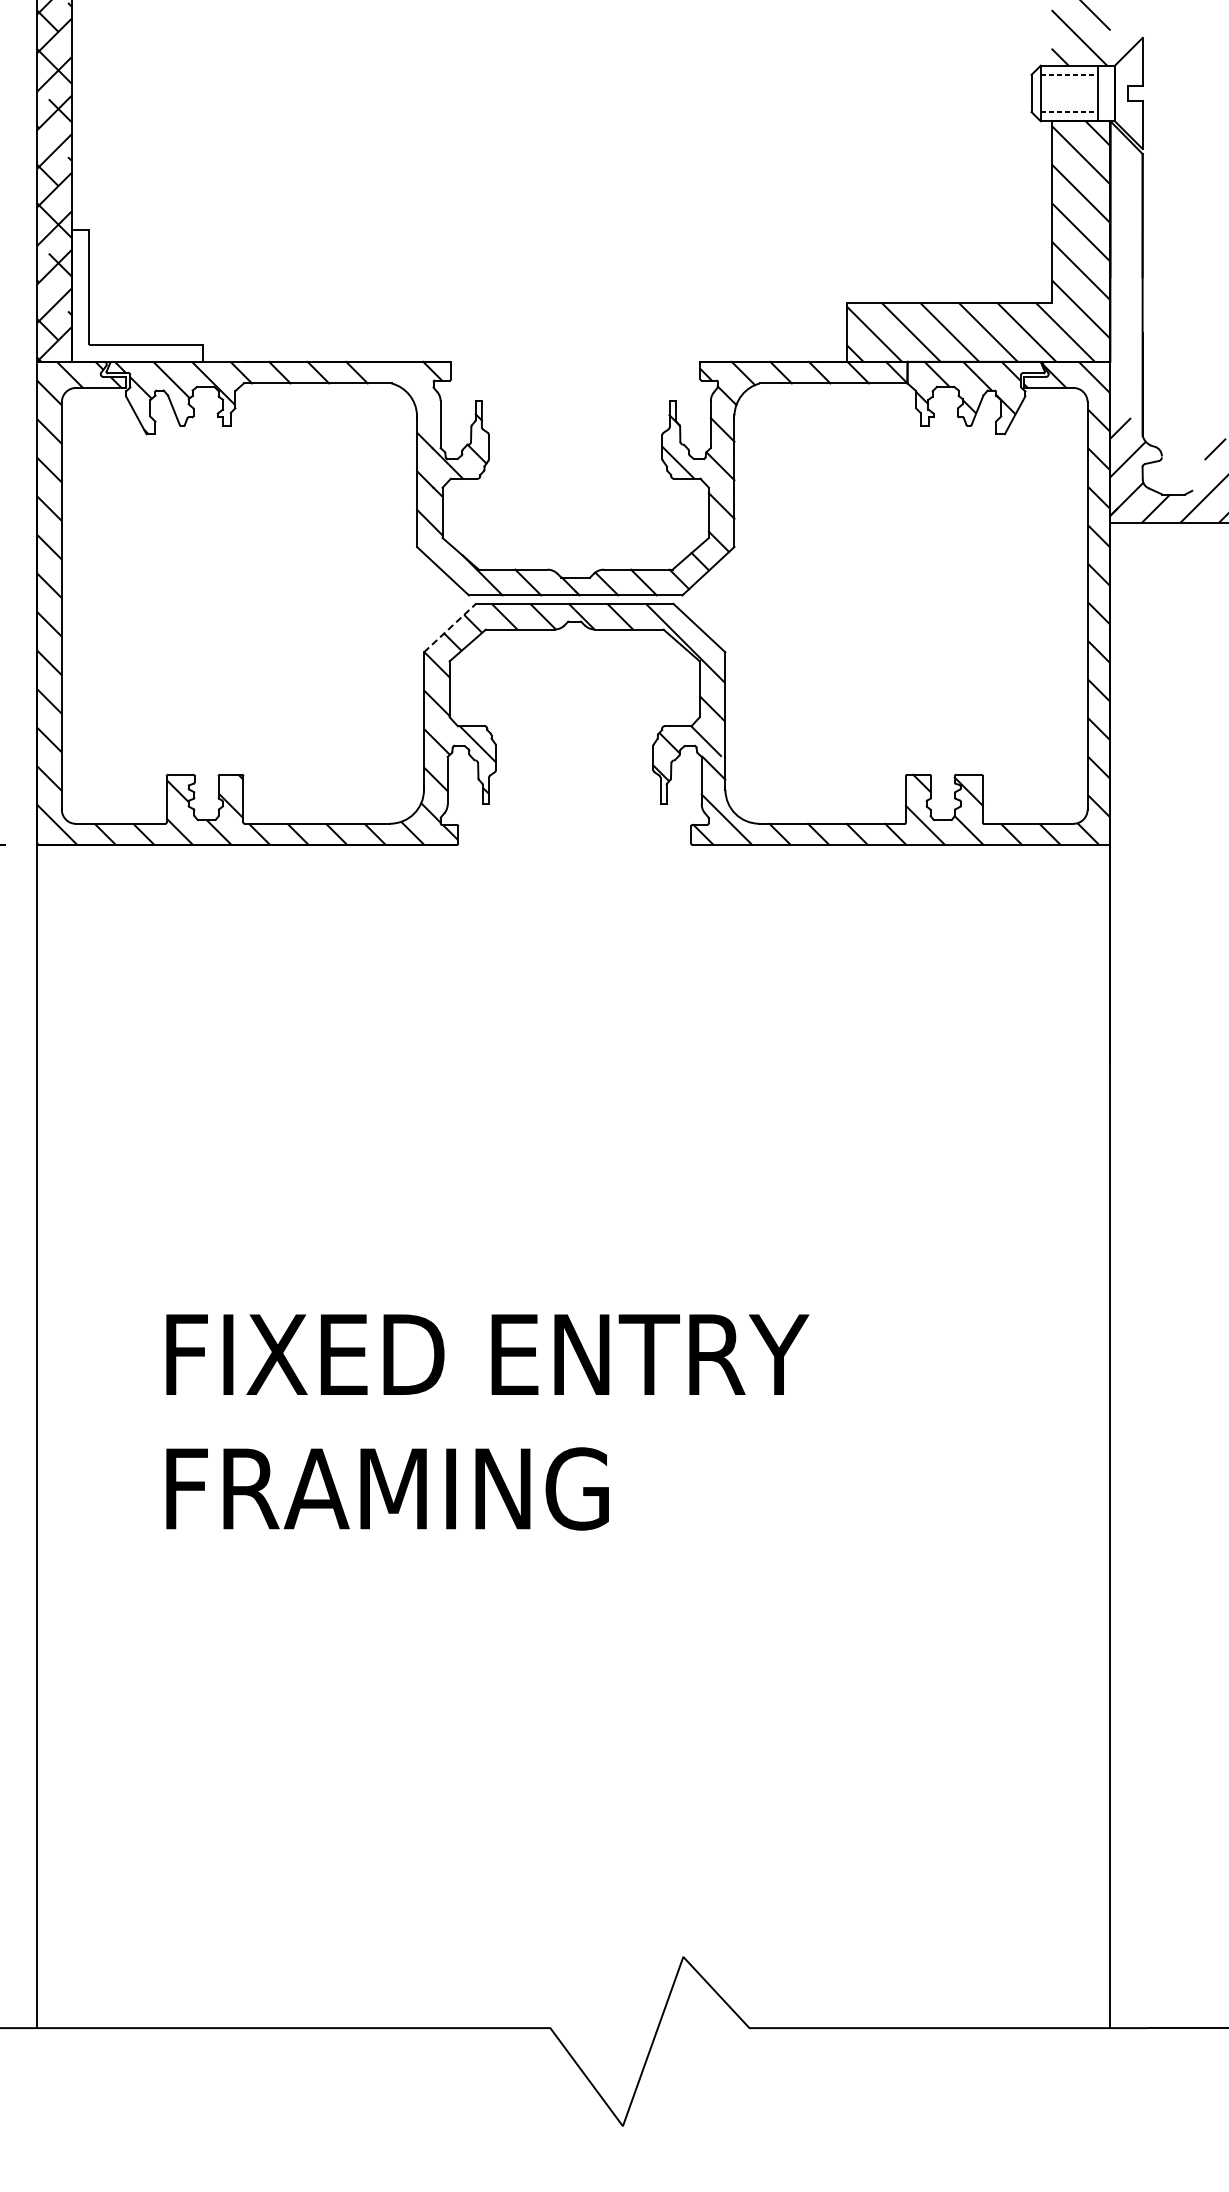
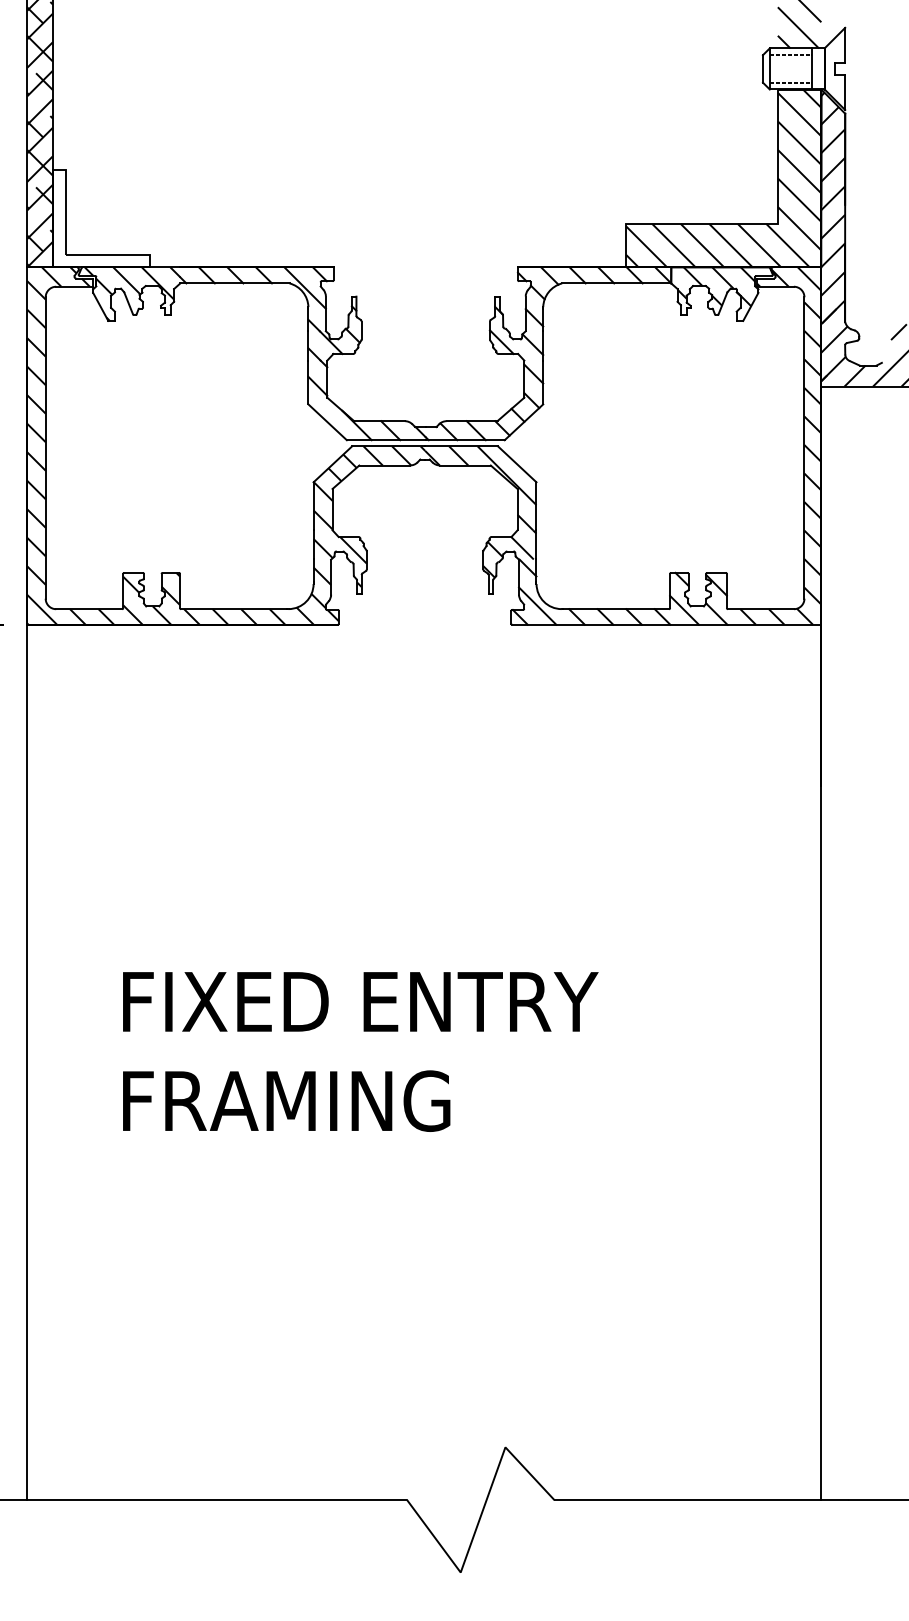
hatch: (1126, 281) -> (833, 208), added
line: (412, 389) -> (305, 287), added
line: (450, 628) -> (333, 464), dashed -> solid

